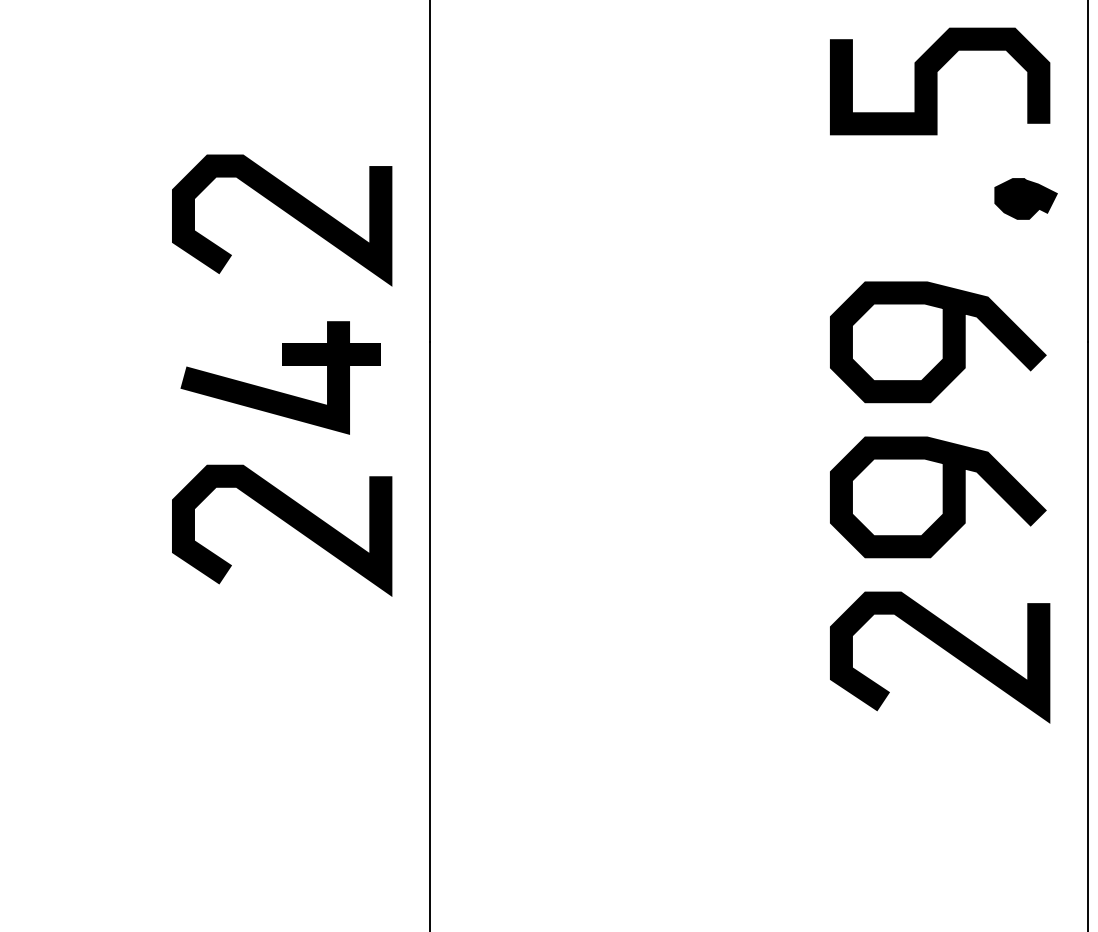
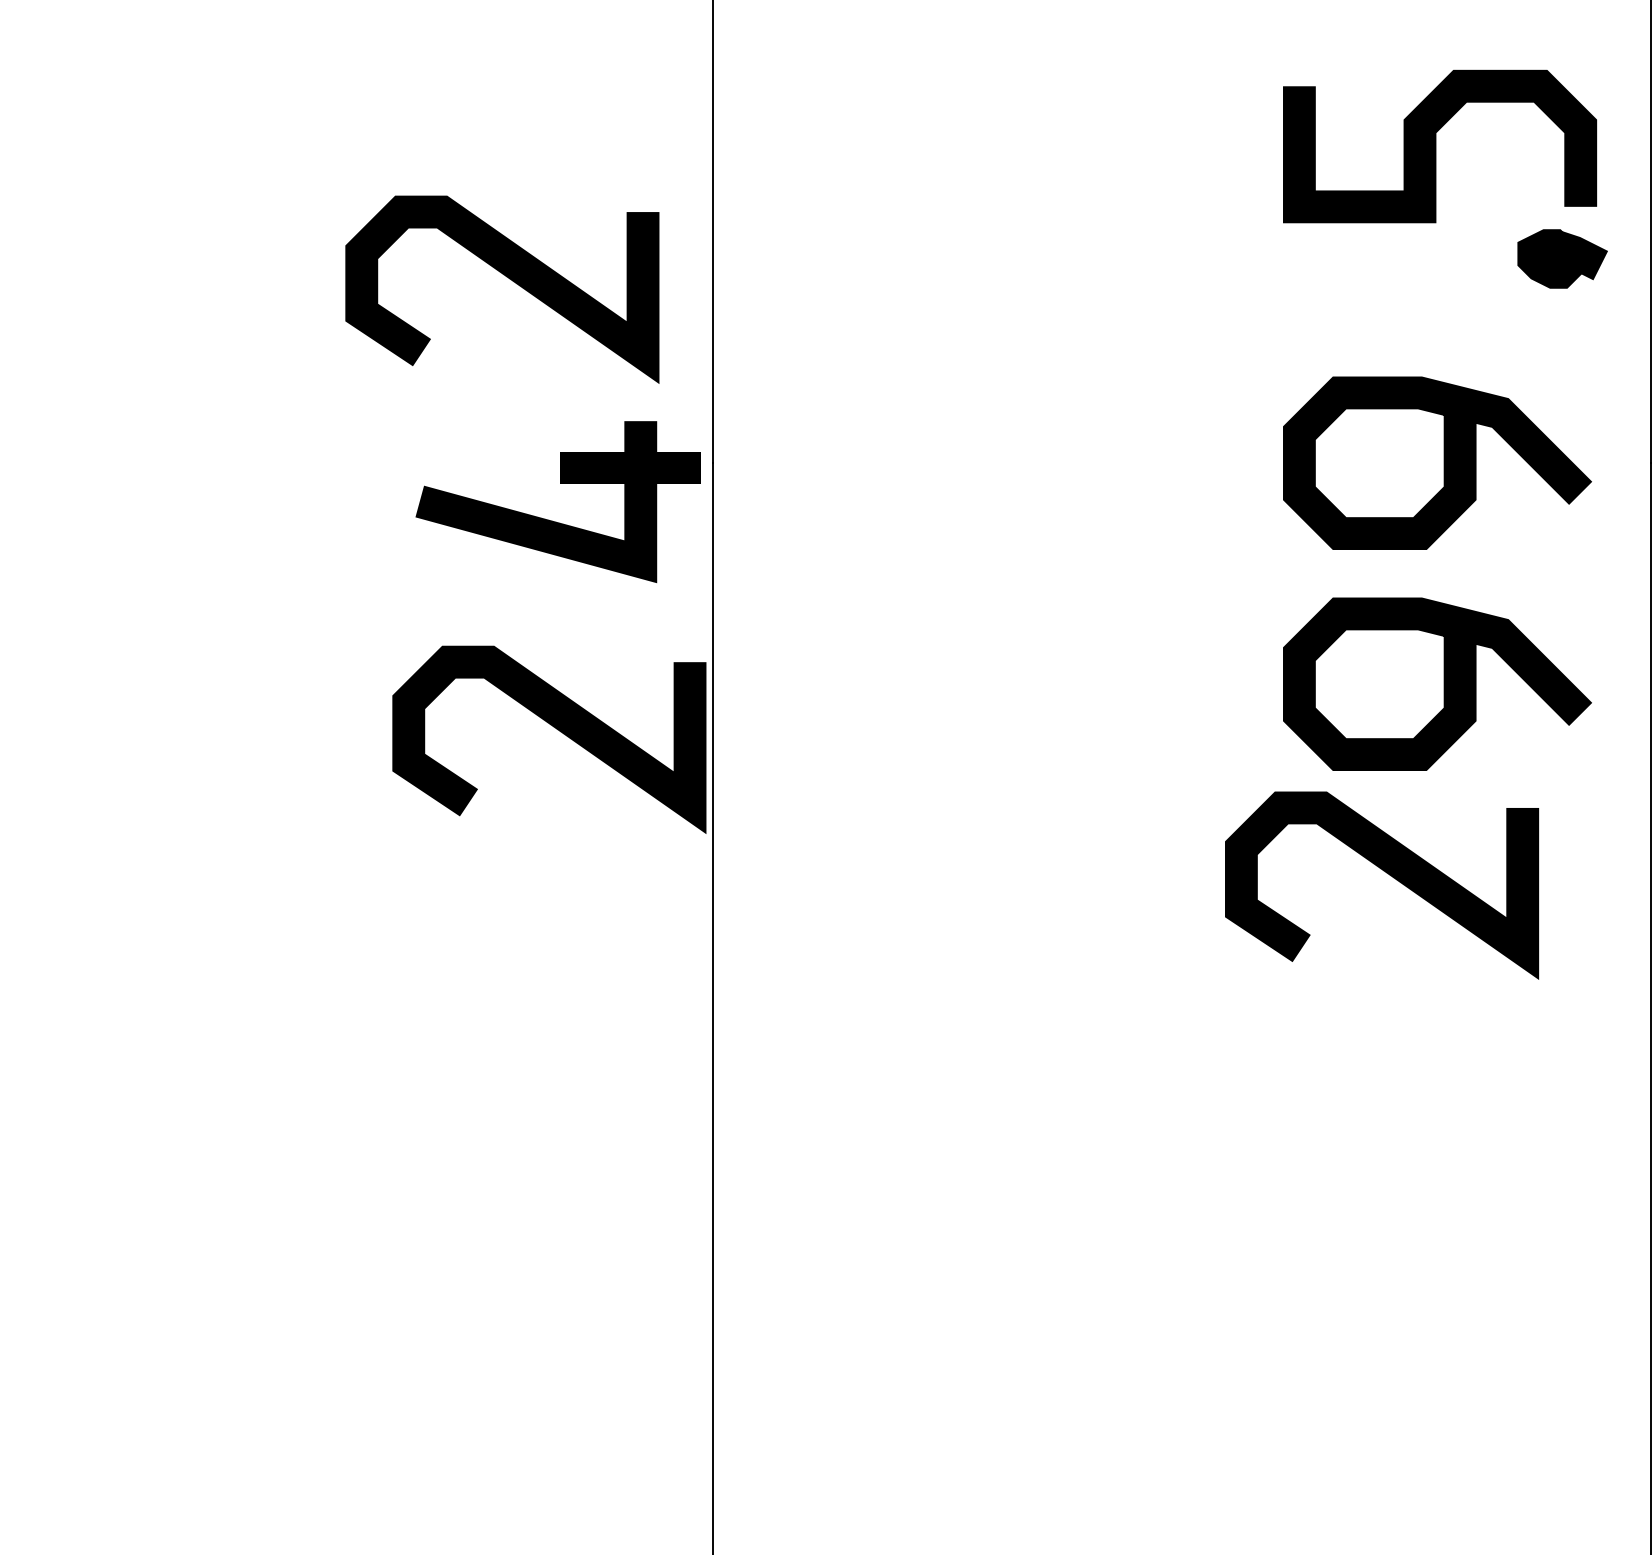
curve: (937, 81) -> (1436, 146), moved
part: (282, 364) -> (560, 483), moved
curve: (287, 523) -> (556, 729), moved
curve: (946, 651) -> (1390, 876), moved

